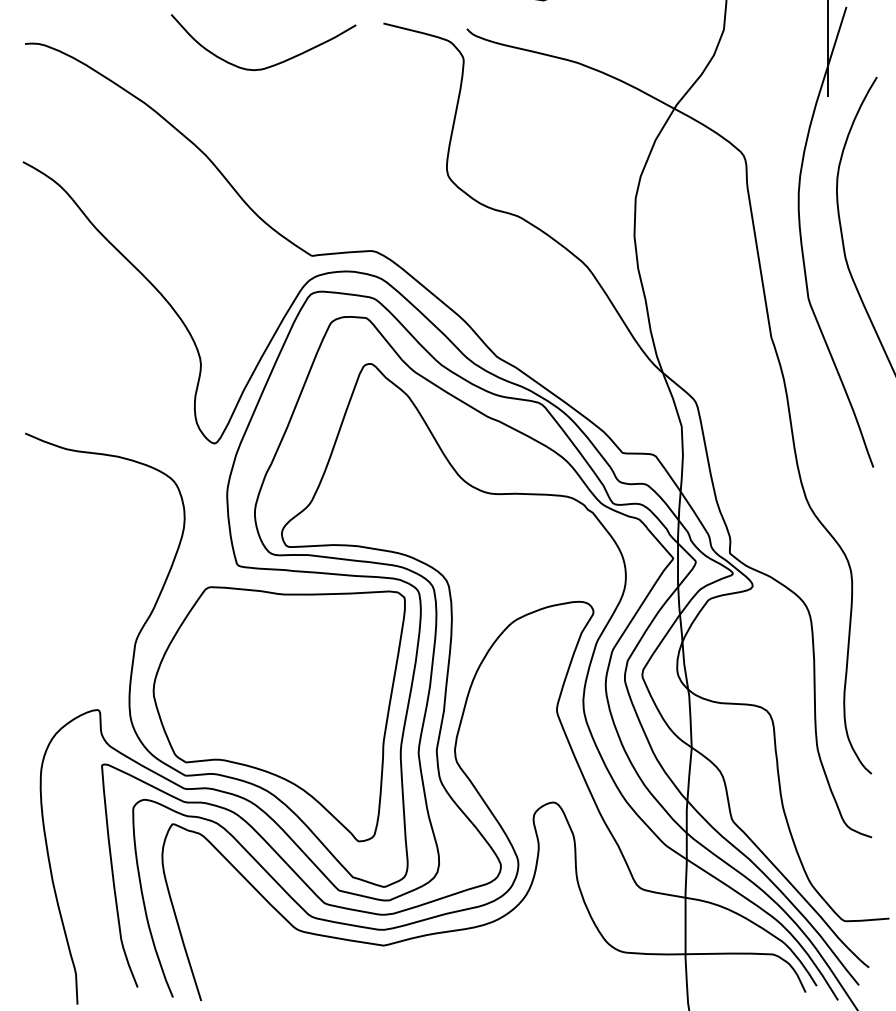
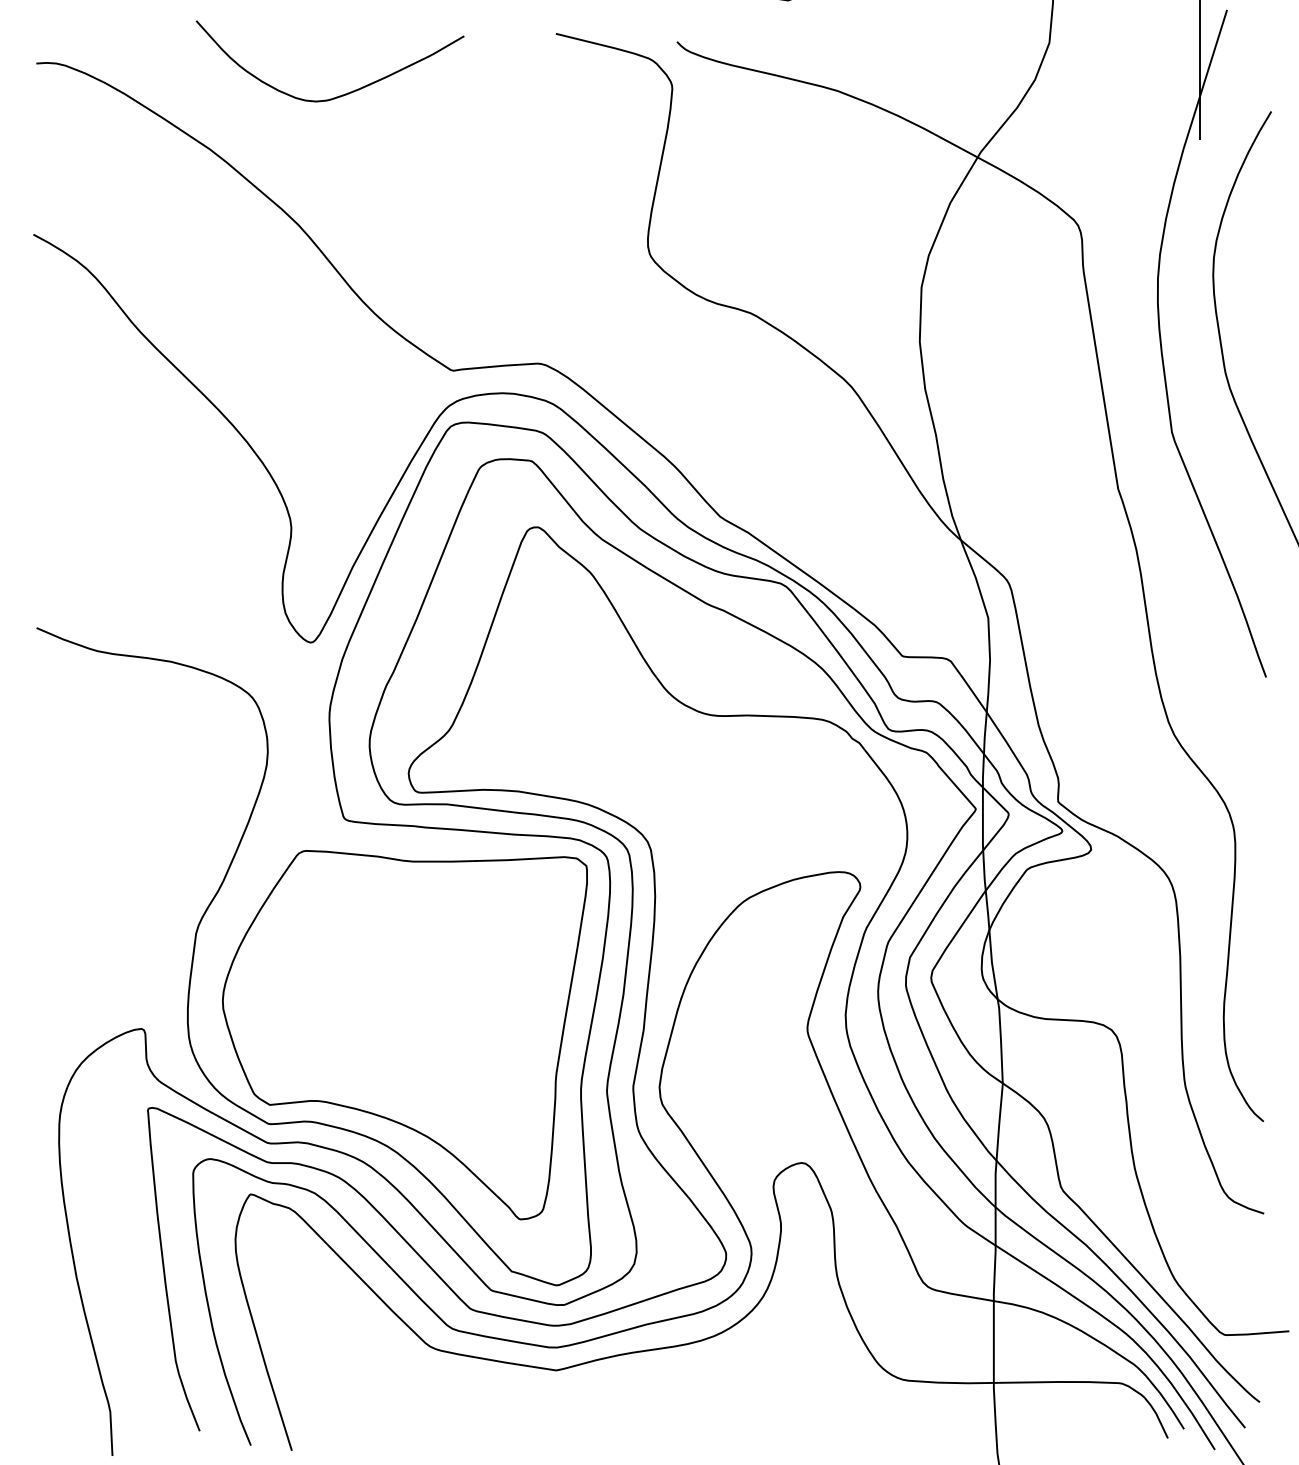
curve: (270, 65) -> (340, 94), moved

